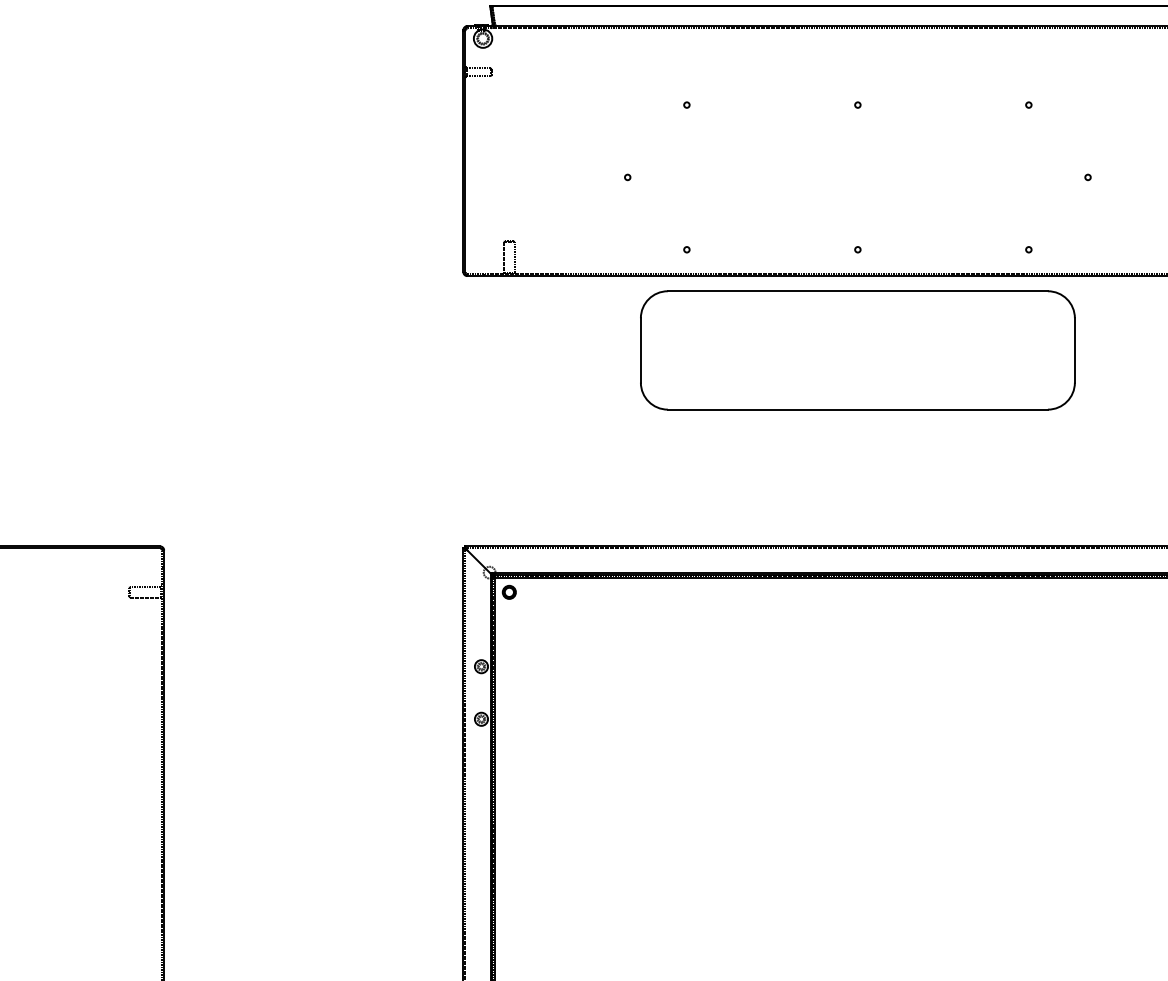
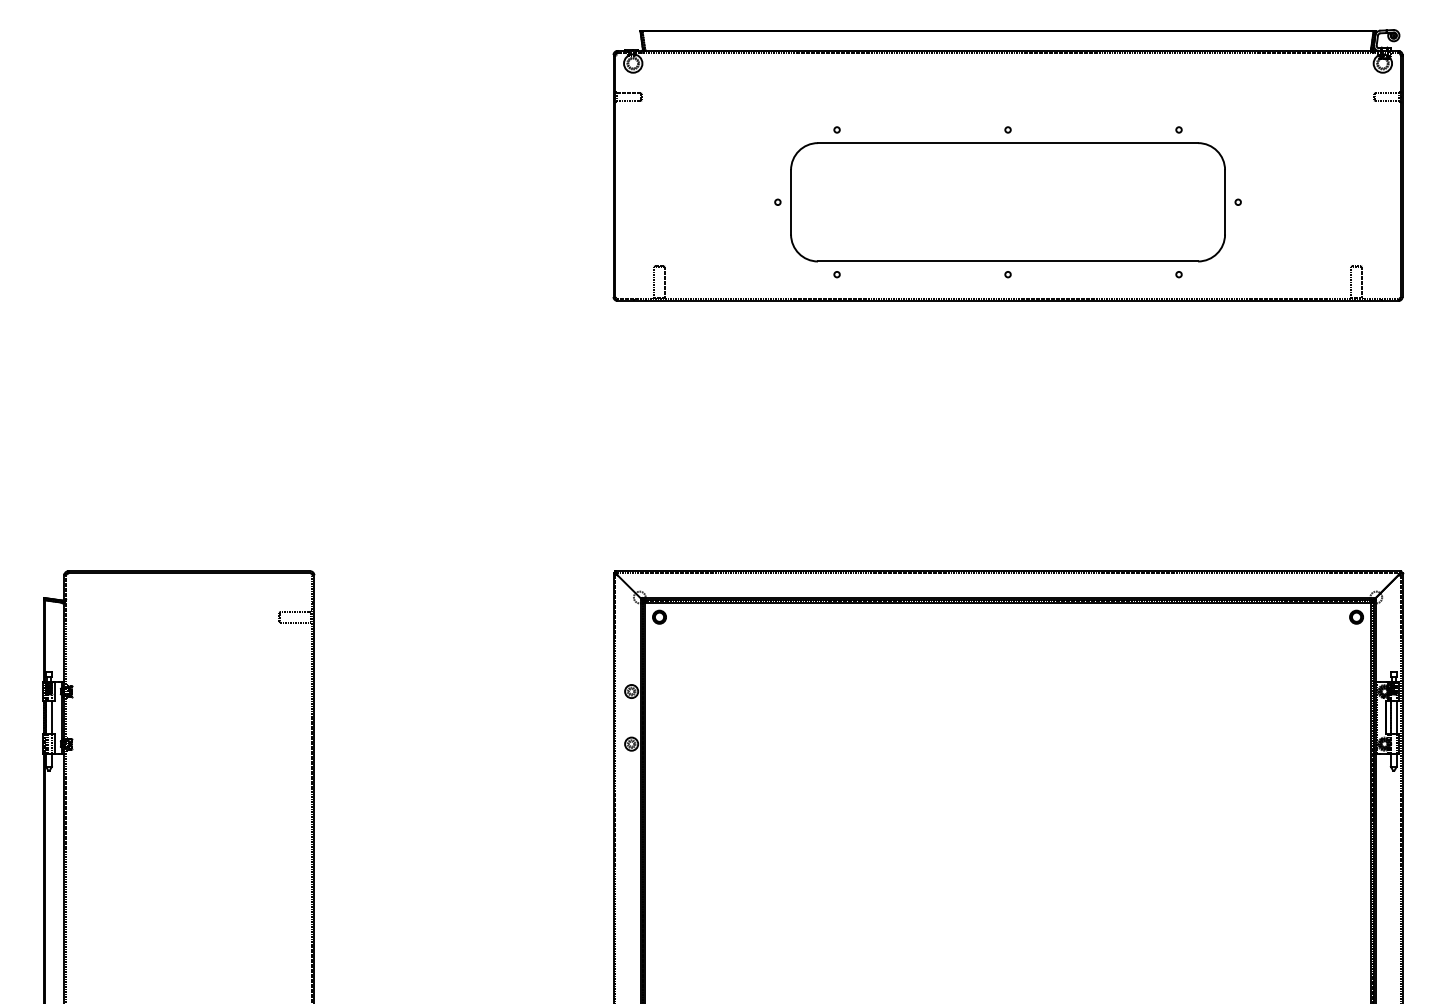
part: (857, 350) -> (1007, 202), moved

